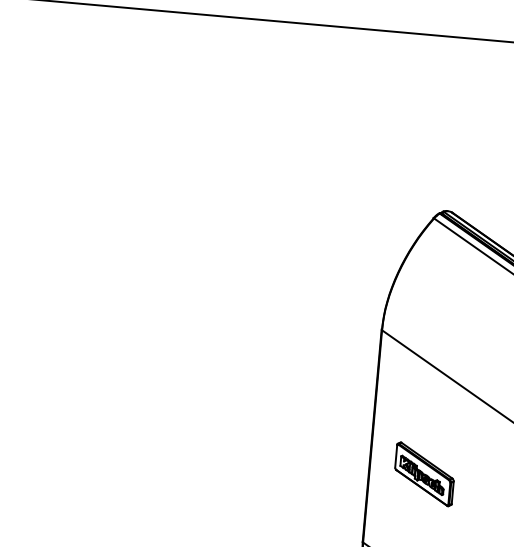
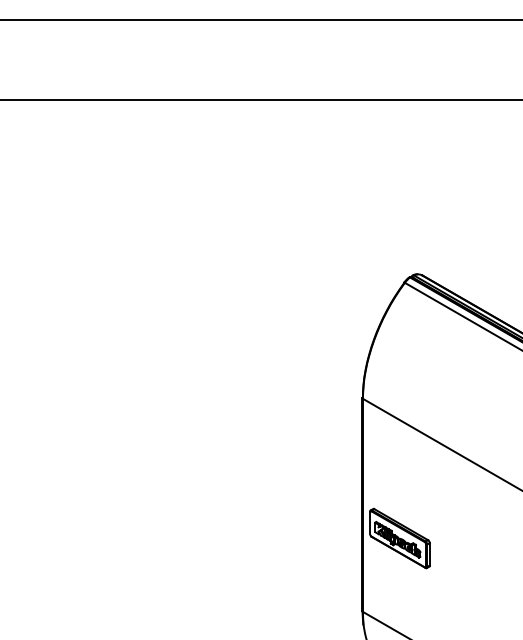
part: (423, 474) -> (399, 538), moved

